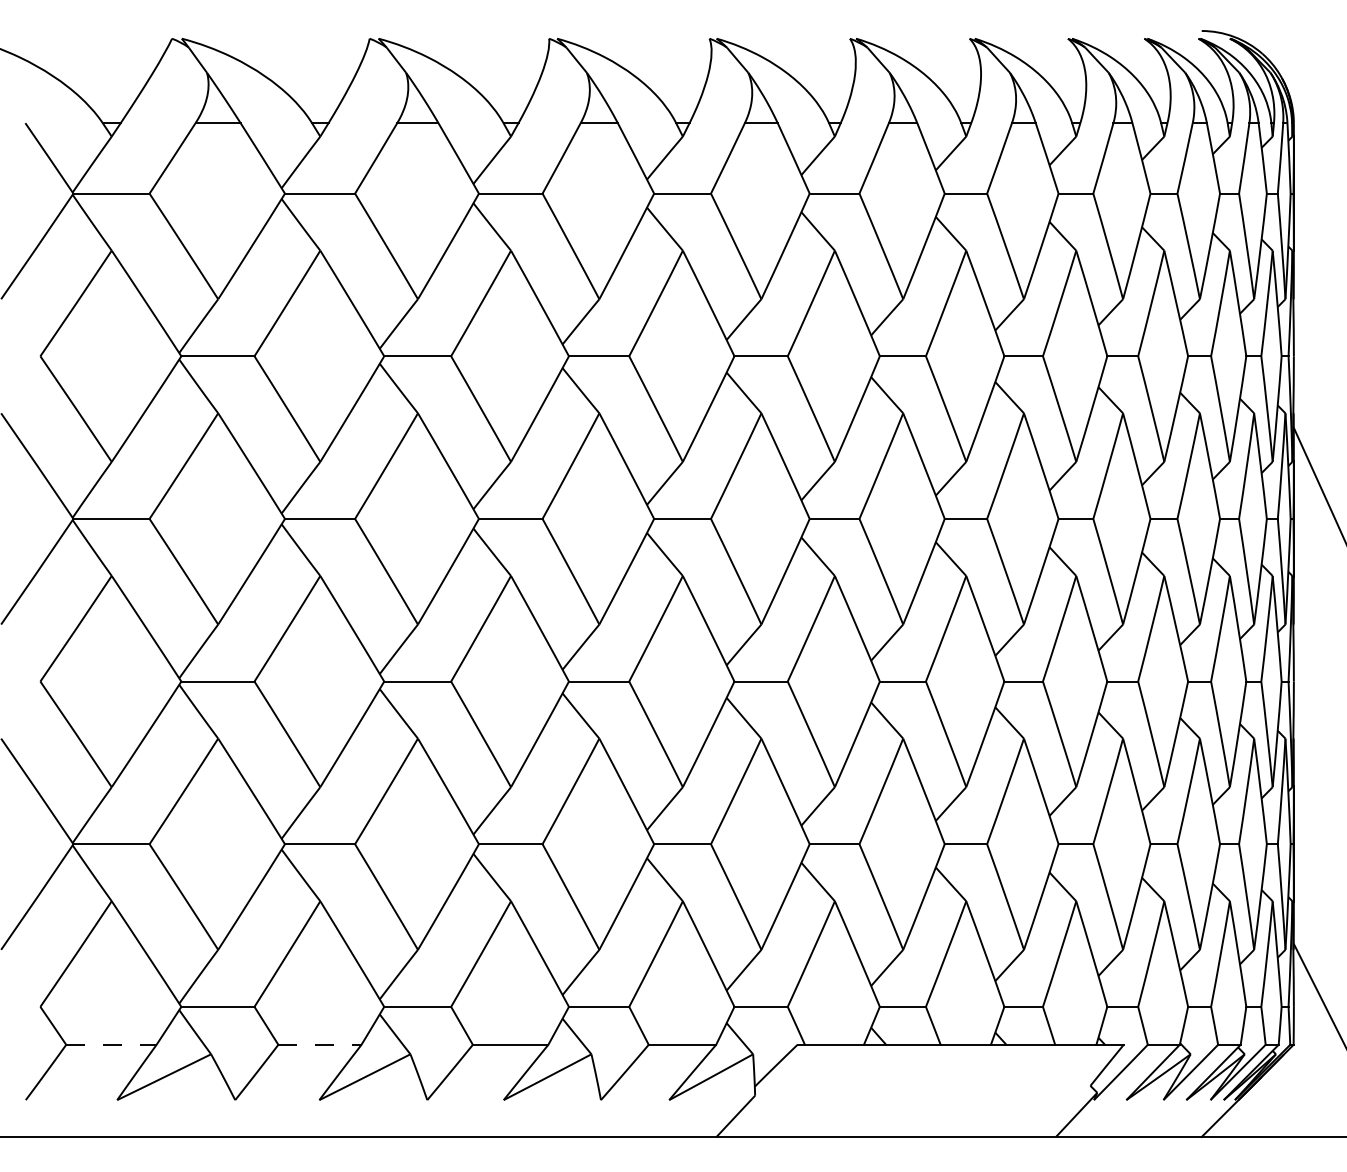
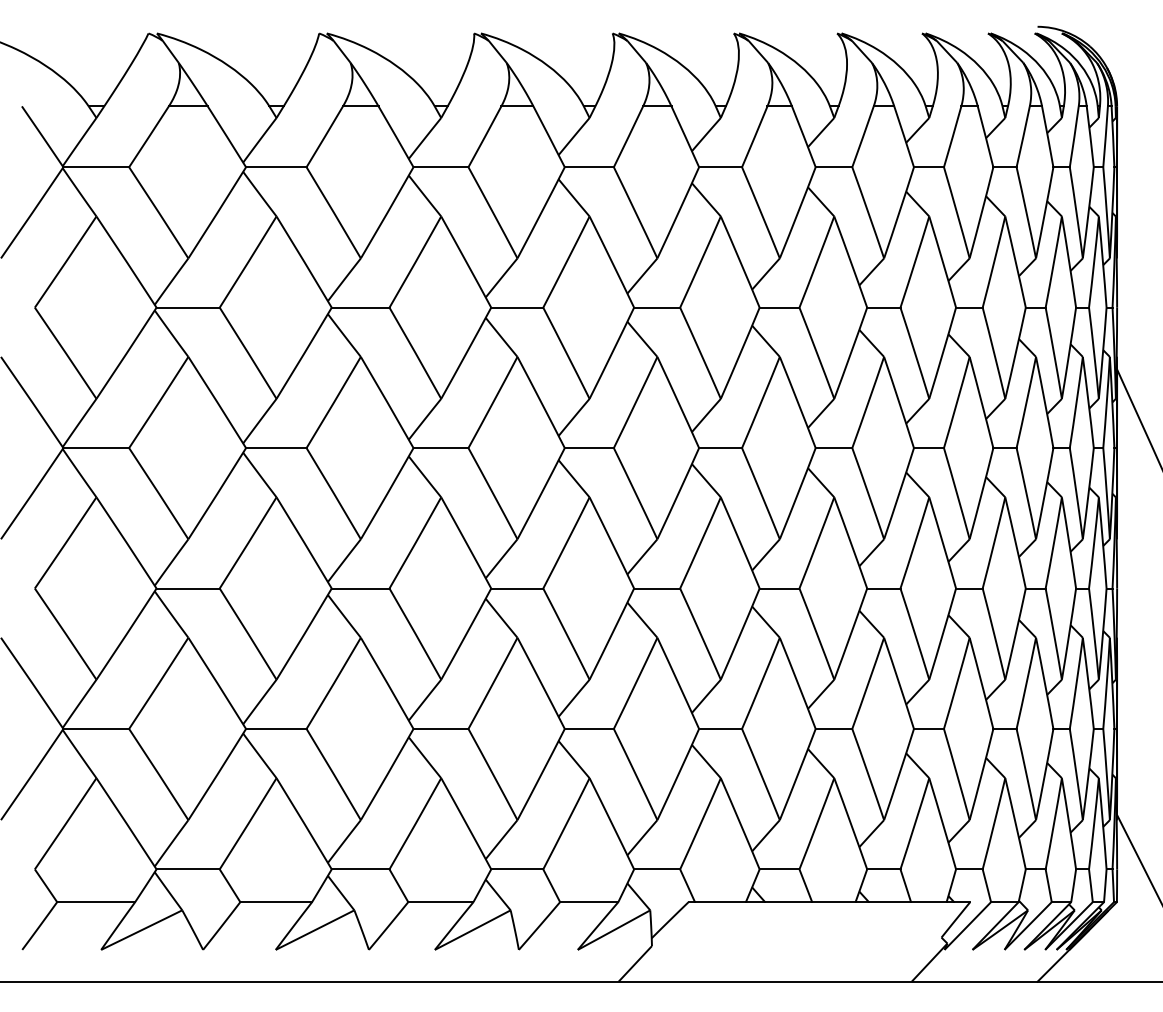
line: (111, 1045) -> (96, 902), dashed -> solid
line: (320, 1045) -> (276, 902), dashed -> solid

